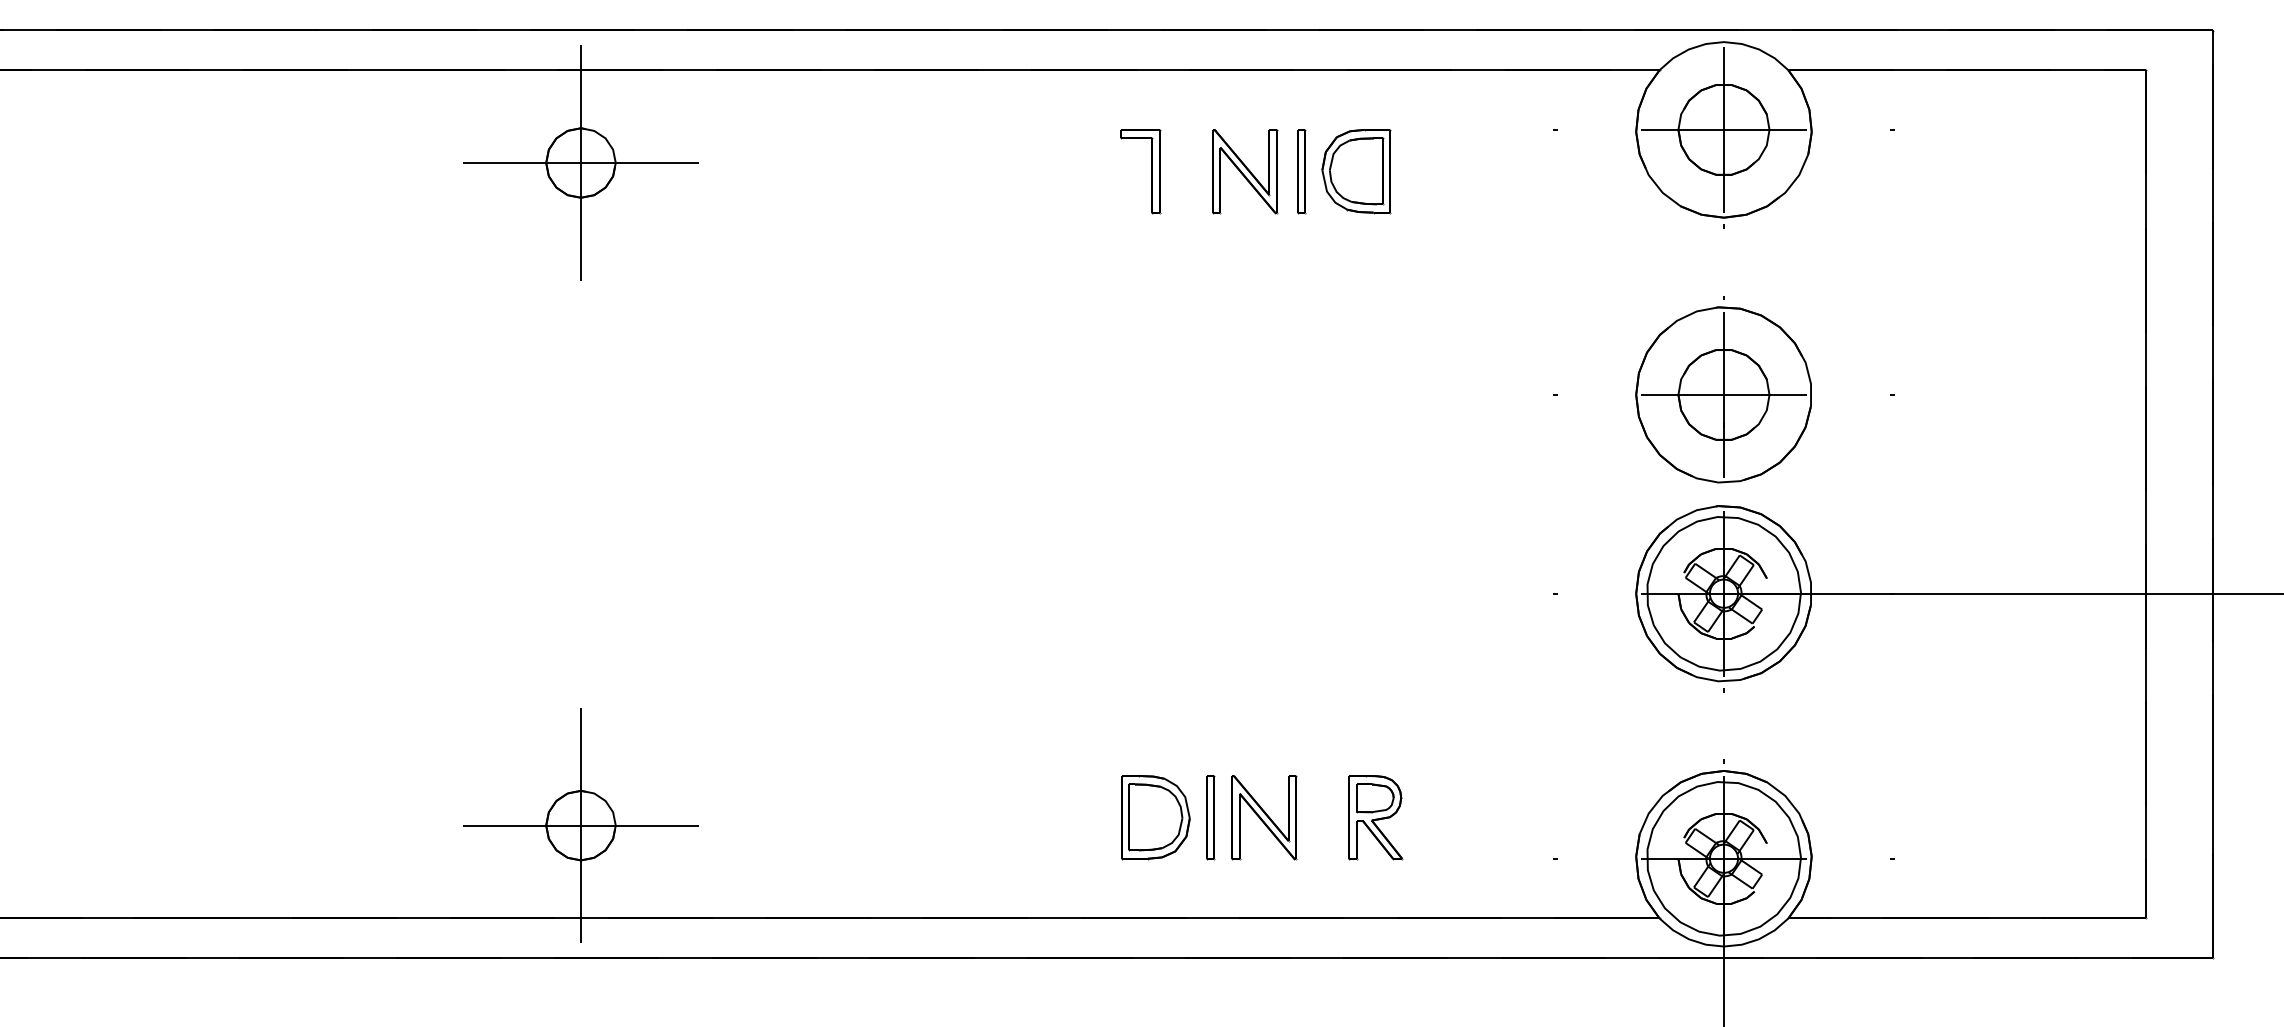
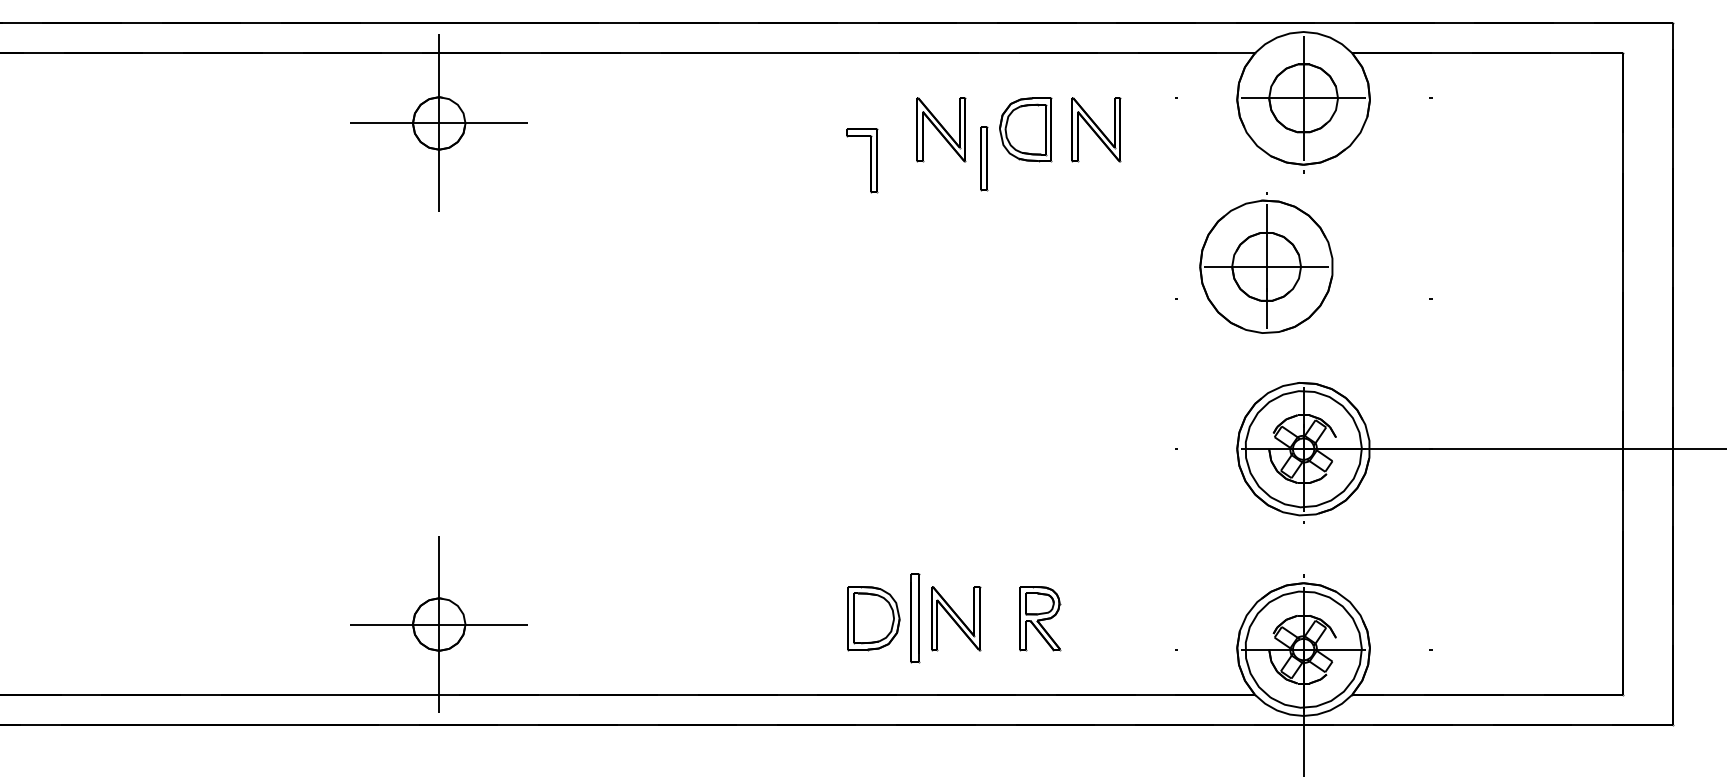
part: (1151, 171) -> (870, 160), moved
part: (1301, 171) -> (984, 158), moved
part: (1450, 171) -> (1096, 129), added
part: (1723, 389) -> (1266, 262), moved
part: (1210, 817) -> (915, 618), size x1.4

